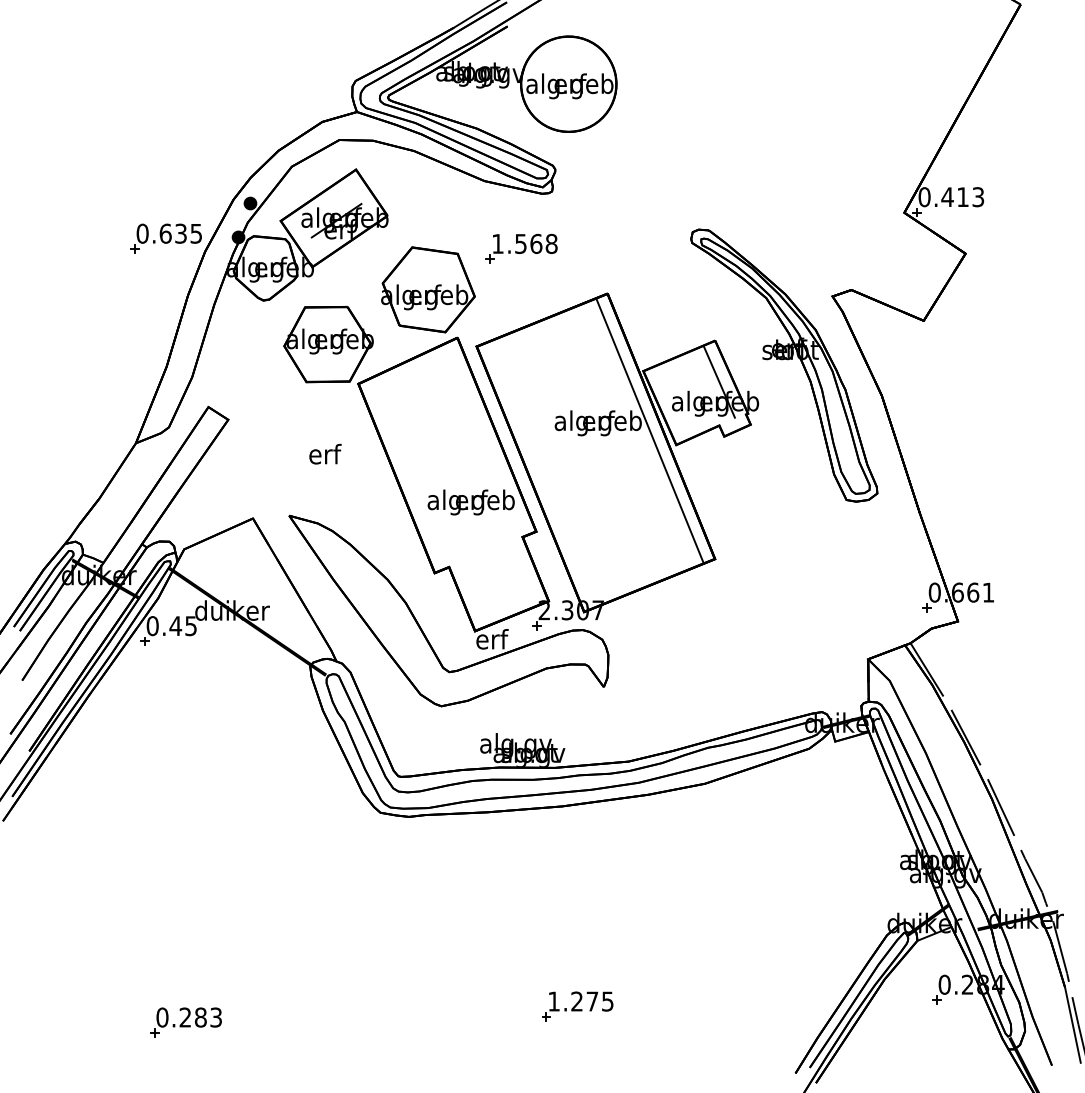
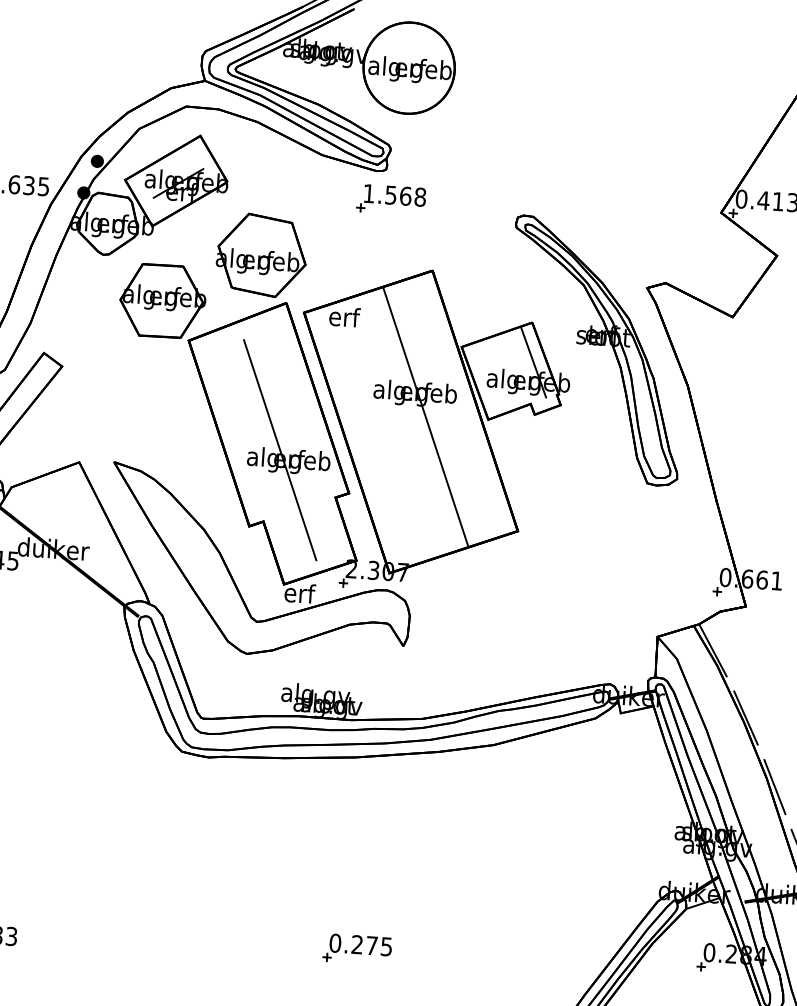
part: (521, 248) -> (391, 199), moved
line: (649, 429) -> (425, 415), moved
text: (325, 453) -> (344, 316), moved
line: (461, 491) -> (280, 450), added
text: (554, 1001) -> (335, 943), 1.275 -> 0.275

